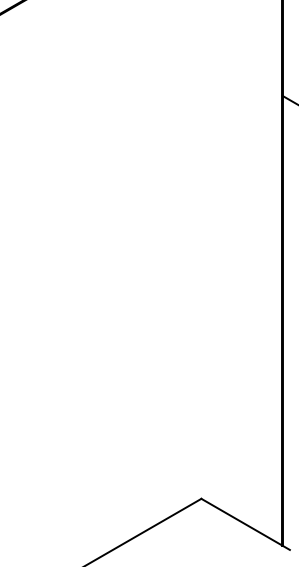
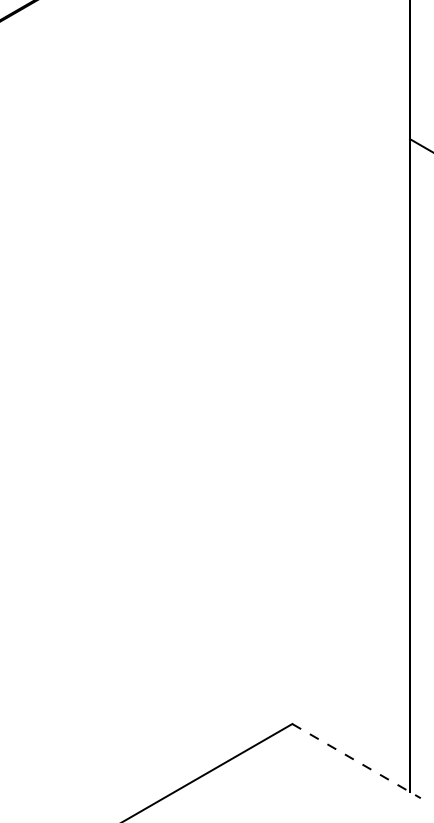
line: (246, 524) -> (357, 761), solid -> dashed

